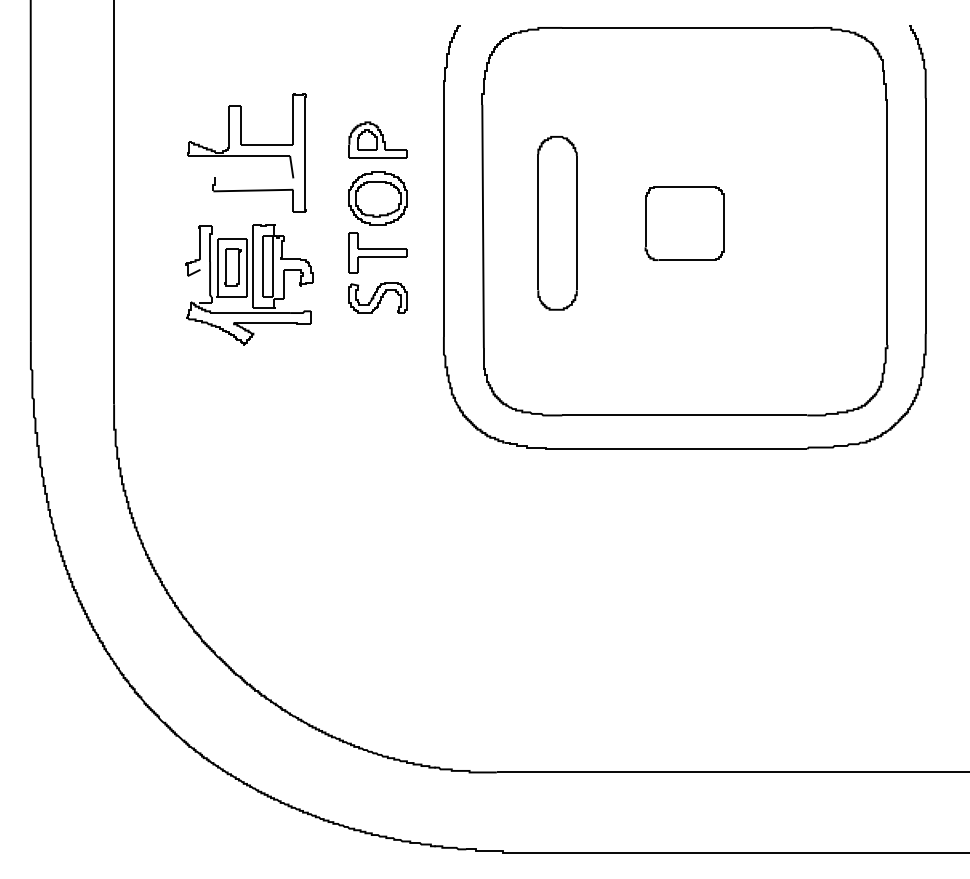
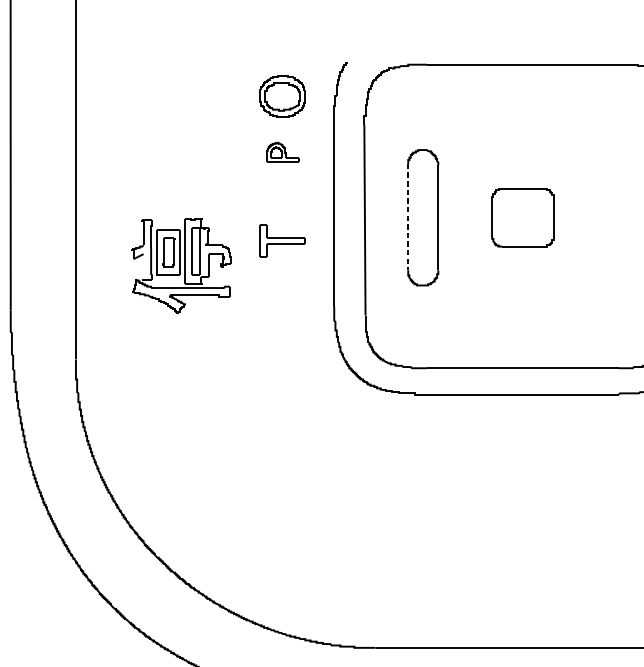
part: (377, 139) -> (282, 152), size x0.7
part: (246, 152) -> (179, 162), removed
part: (377, 198) -> (282, 96), moved
line: (538, 222) -> (408, 217), solid -> dashed
part: (377, 297) -> (282, 275), removed

